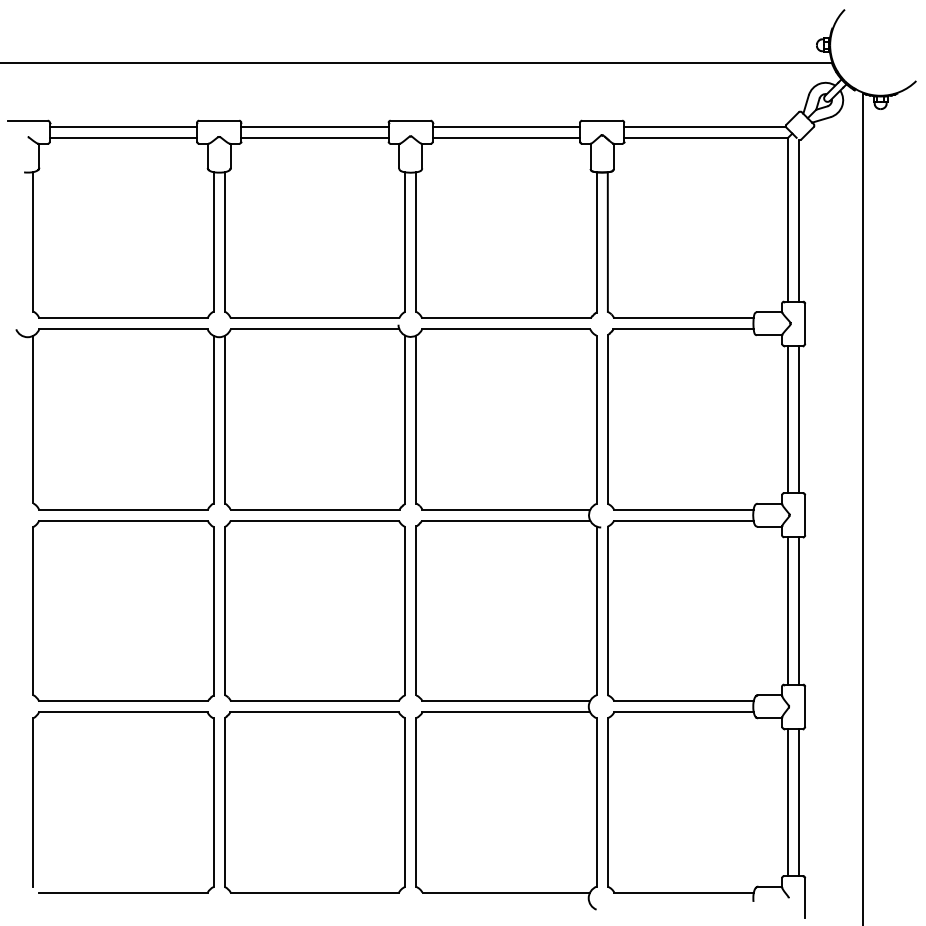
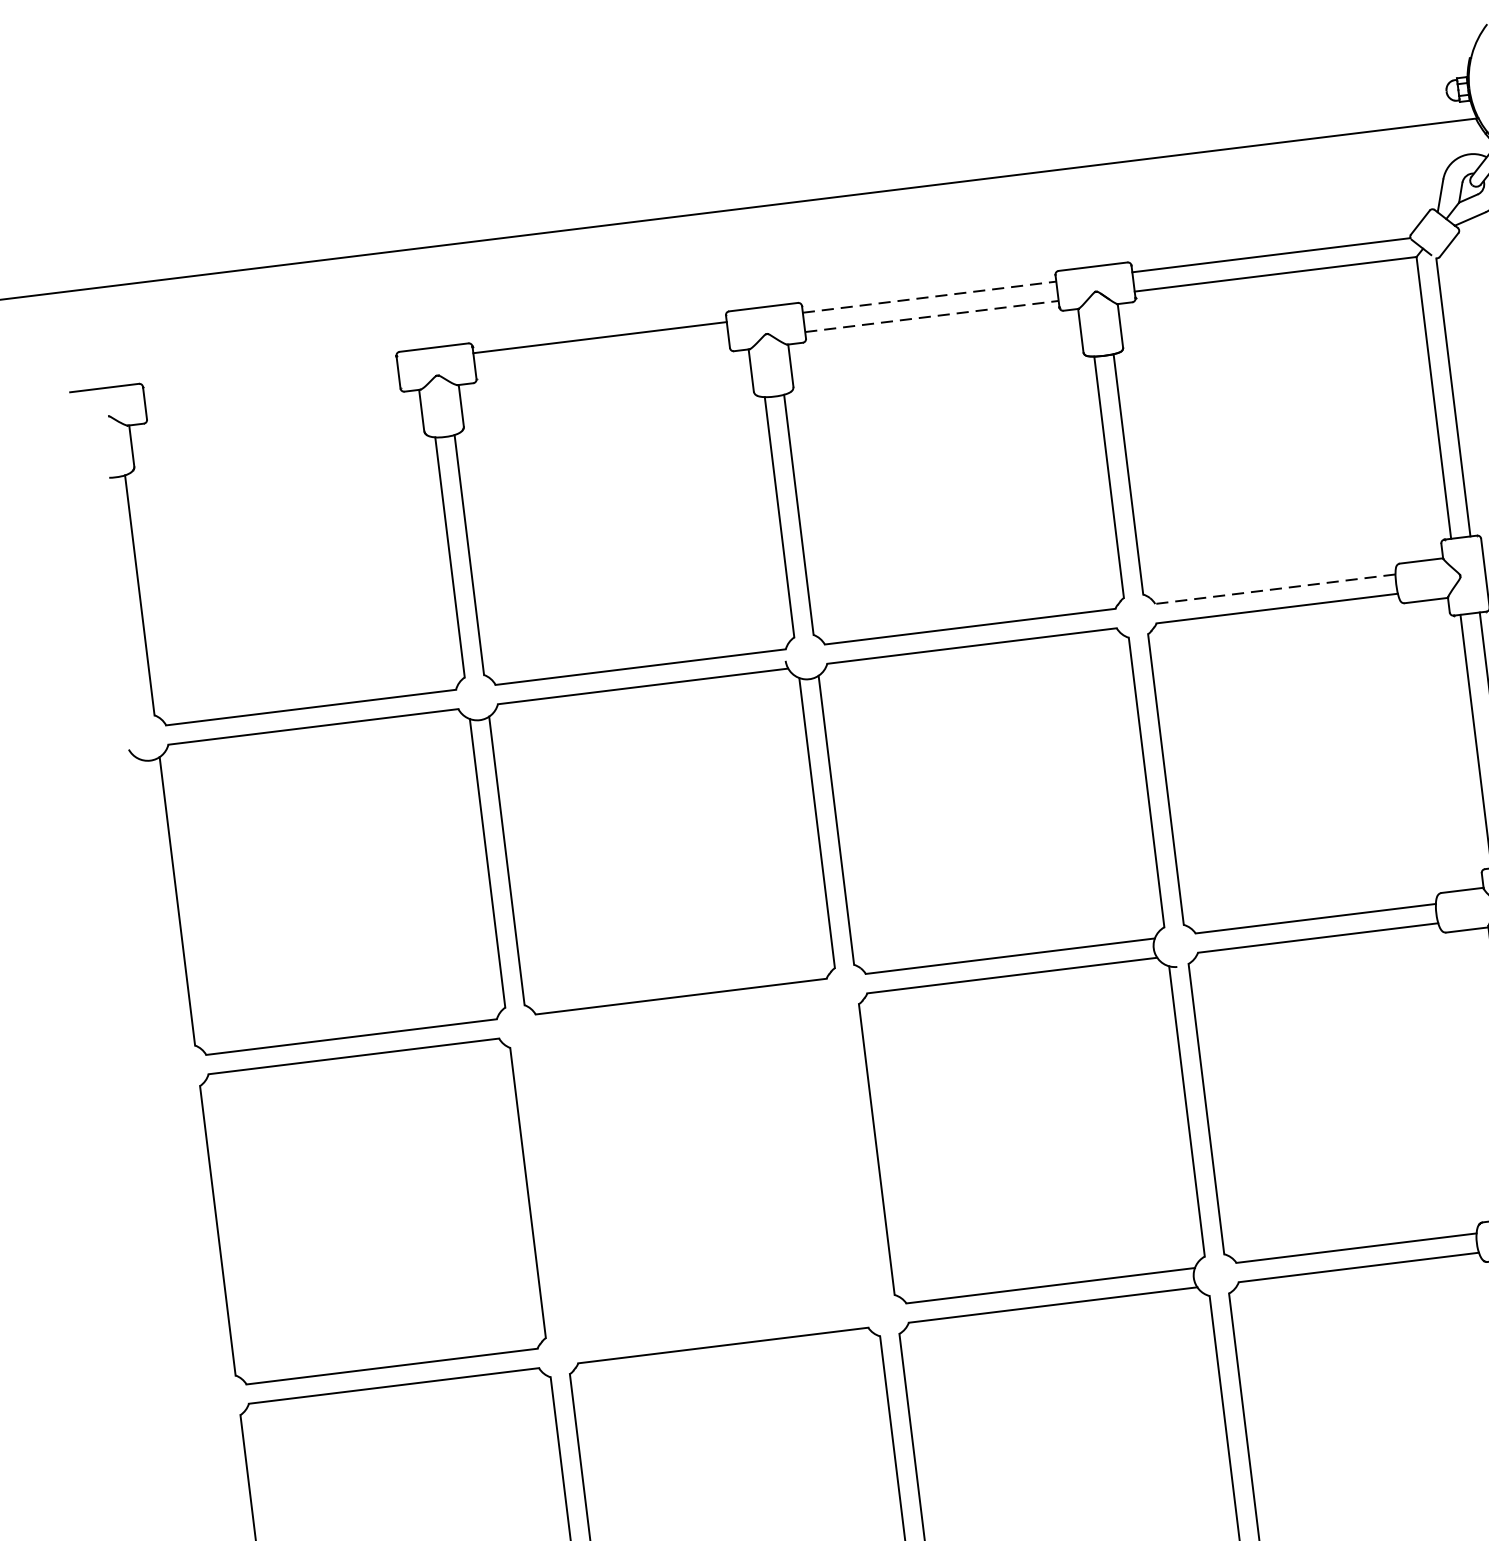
line: (123, 126) -> (270, 377), removed
line: (506, 126) -> (929, 296), solid -> dashed
line: (123, 137) -> (272, 396), removed
line: (314, 137) -> (601, 356), removed
line: (506, 137) -> (931, 315), solid -> dashed
line: (683, 318) -> (1274, 589), solid -> dashed
part: (314, 610) -> (701, 1170), removed

